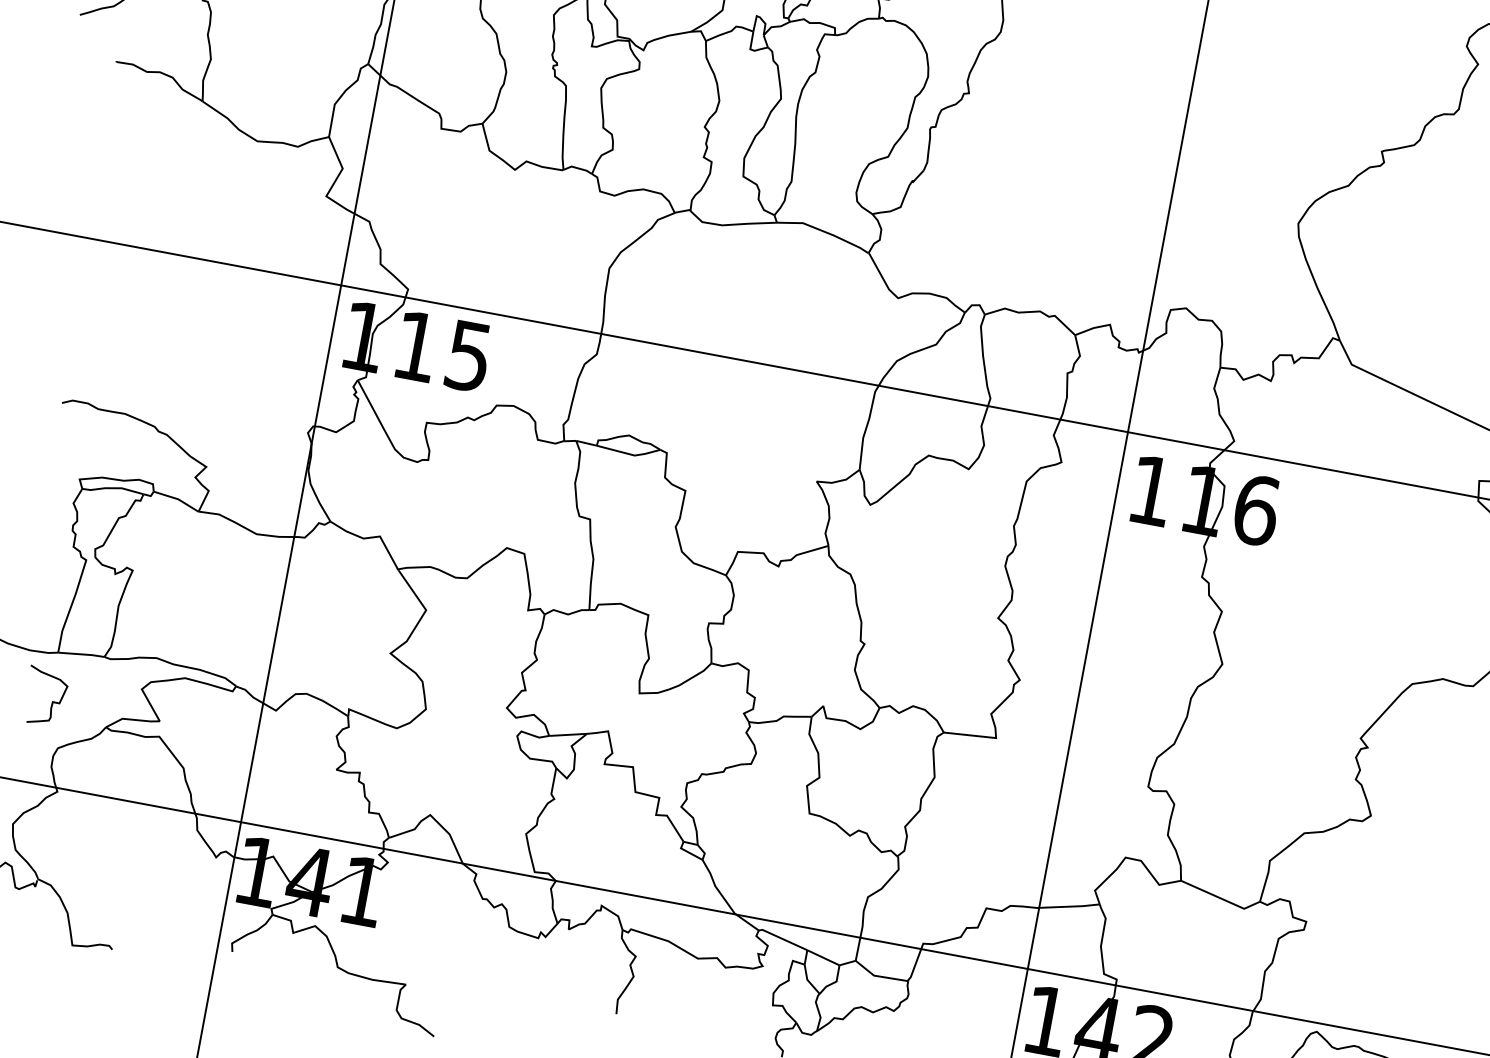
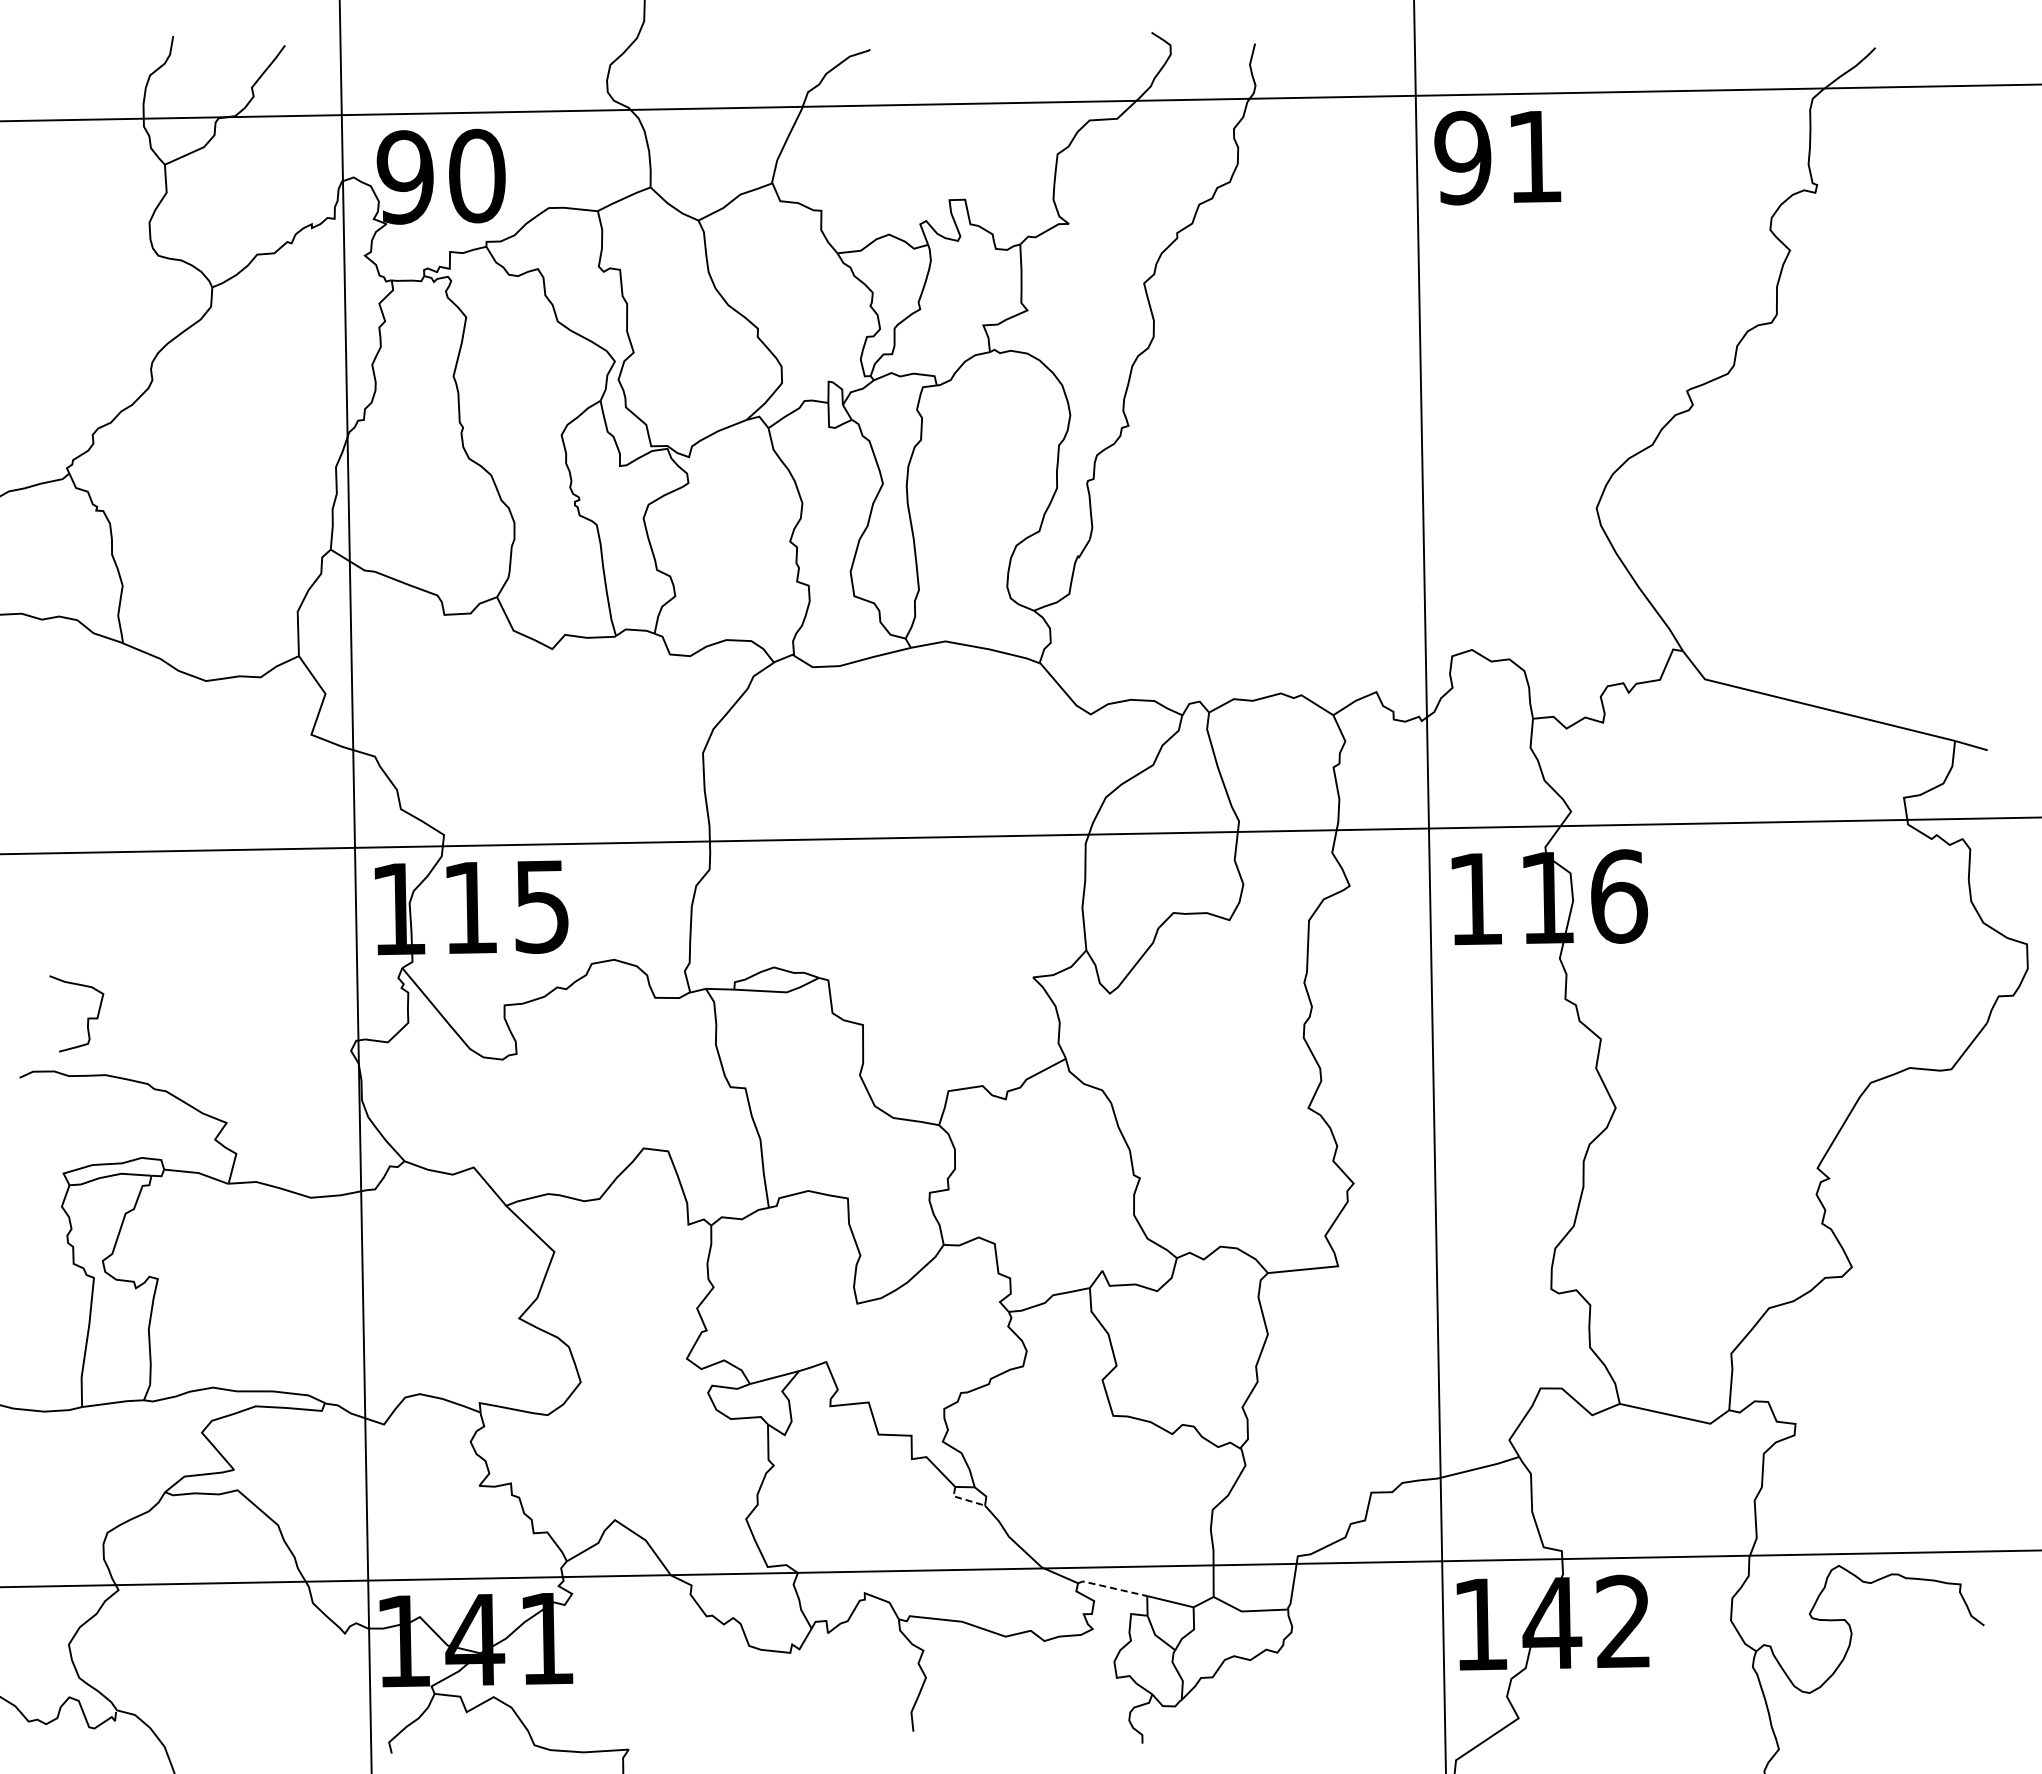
curve: (52, 701) -> (87, 1017), moved
line: (688, 852) -> (964, 1499), solid -> dashed
line: (782, 938) -> (1111, 1587), solid -> dashed

